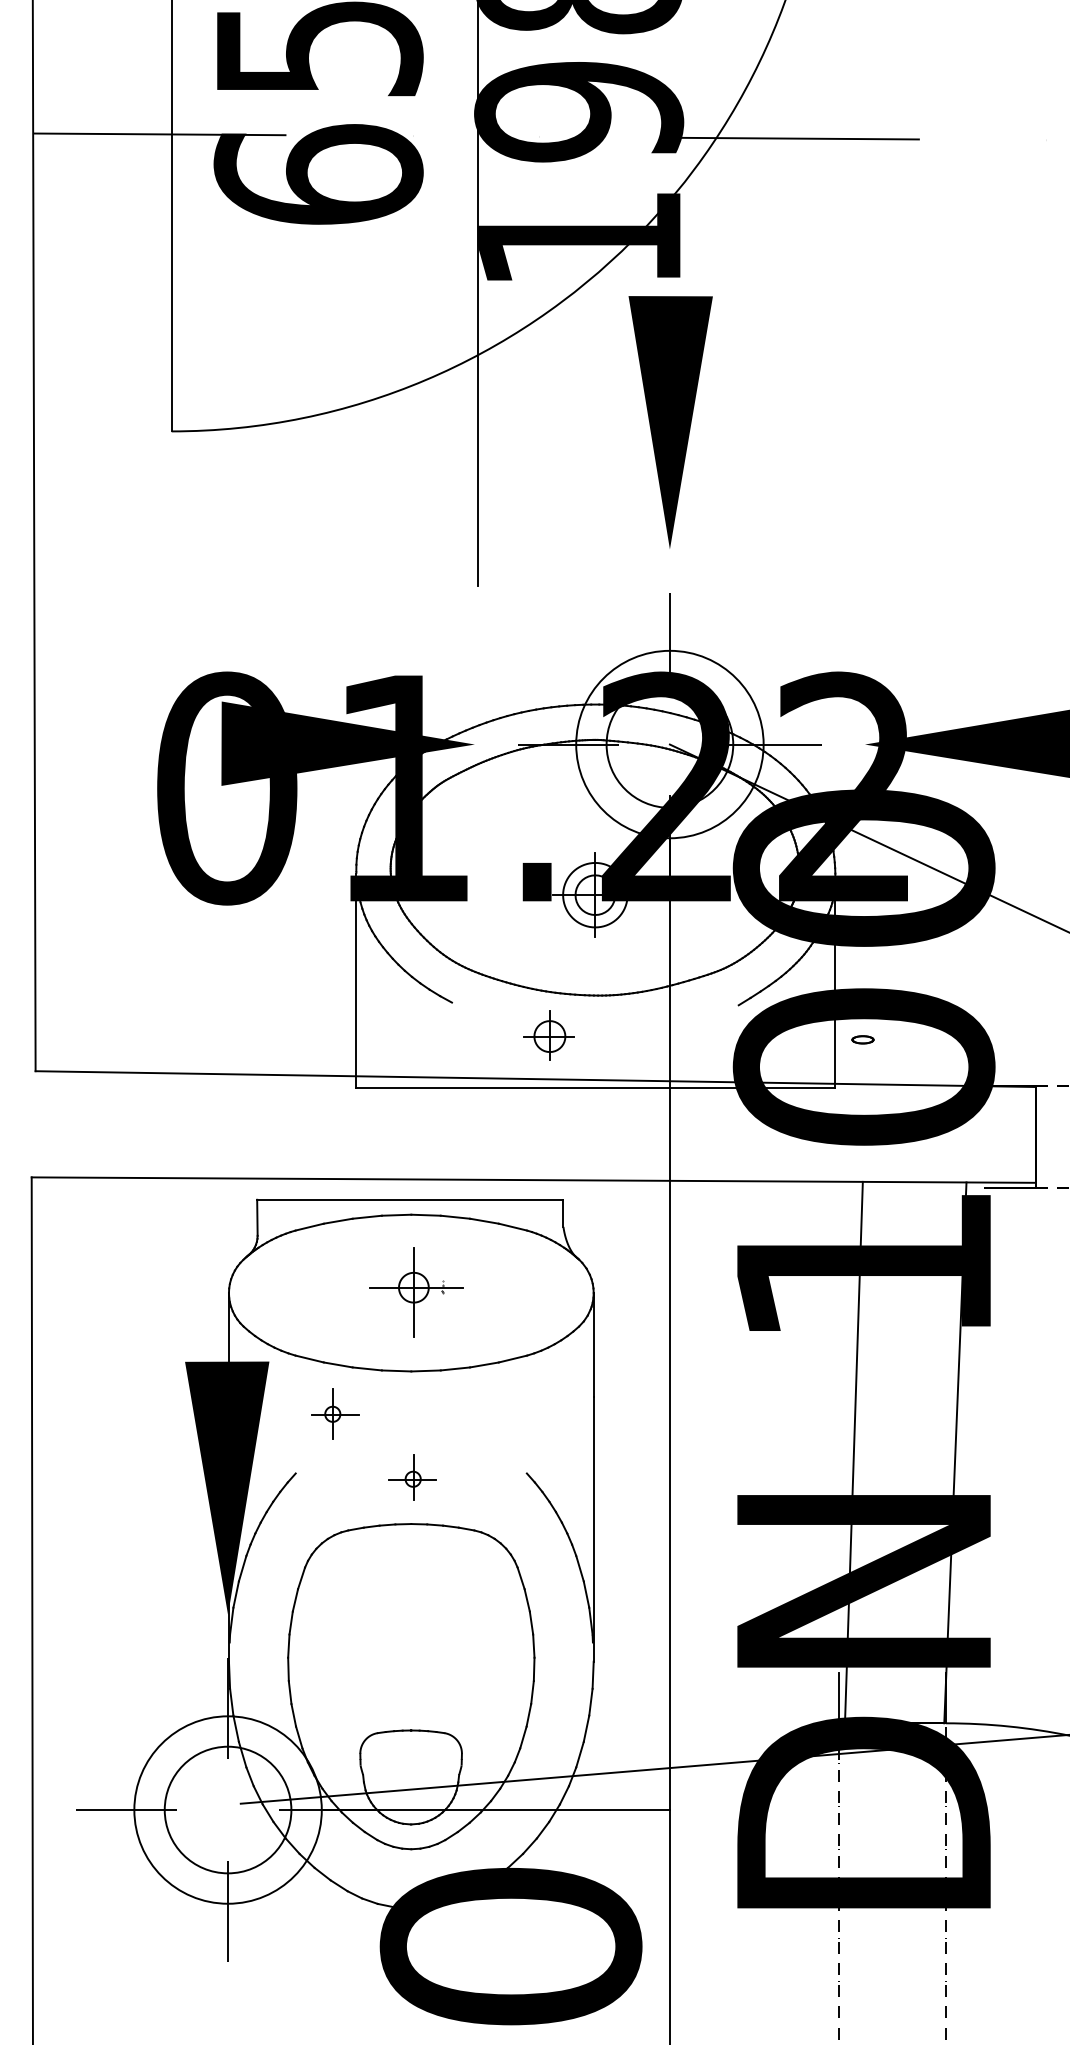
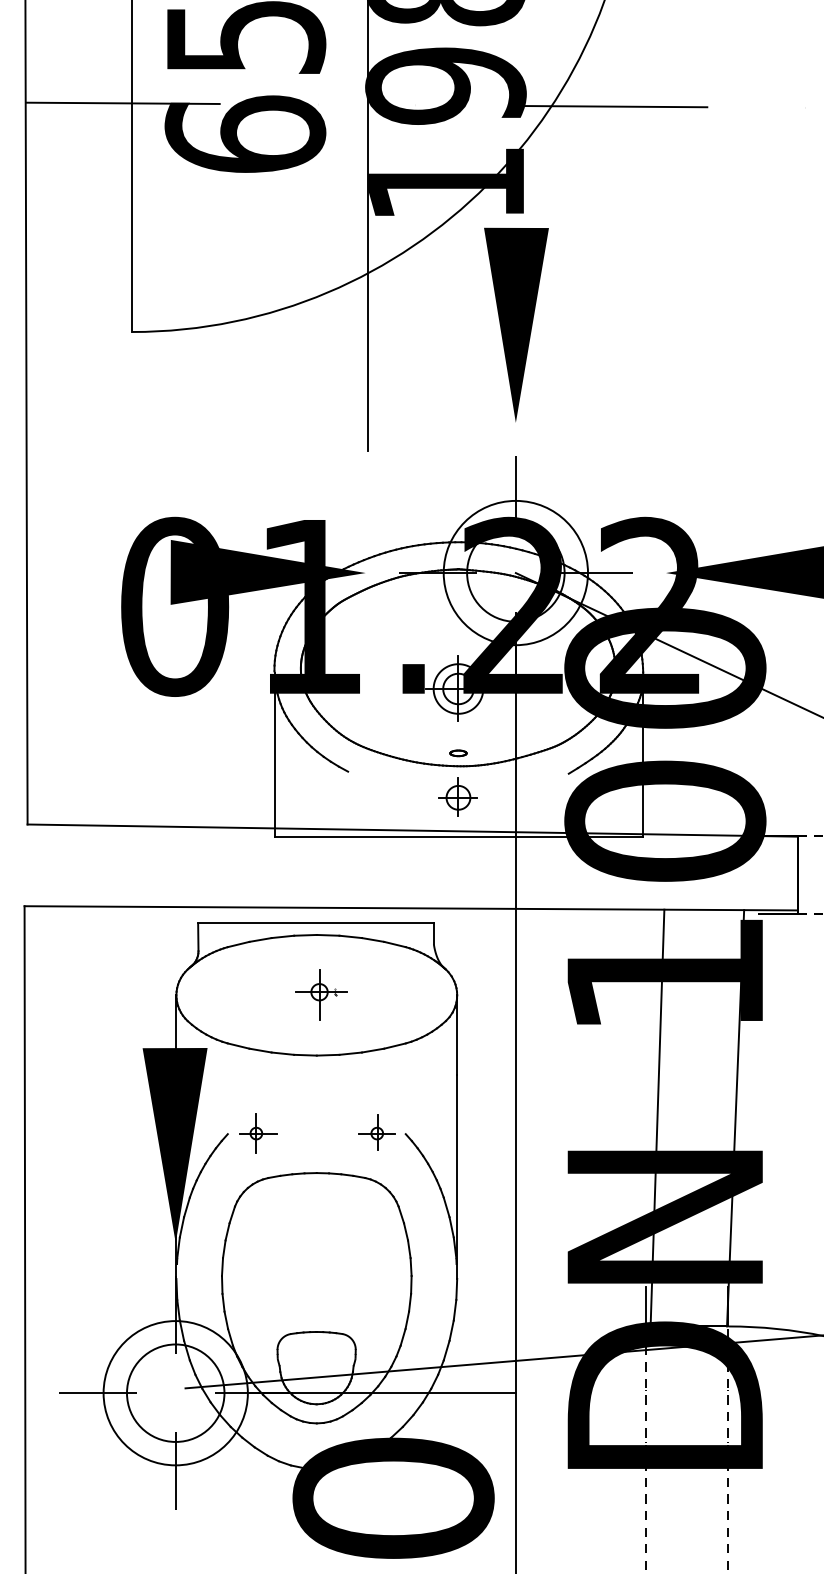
part: (548, 1034) -> (457, 796), moved
part: (863, 1040) -> (458, 753), moved
part: (417, 1292) -> (321, 994), size x0.71
part: (335, 1414) -> (258, 1133), moved
part: (412, 1477) -> (376, 1132), moved

